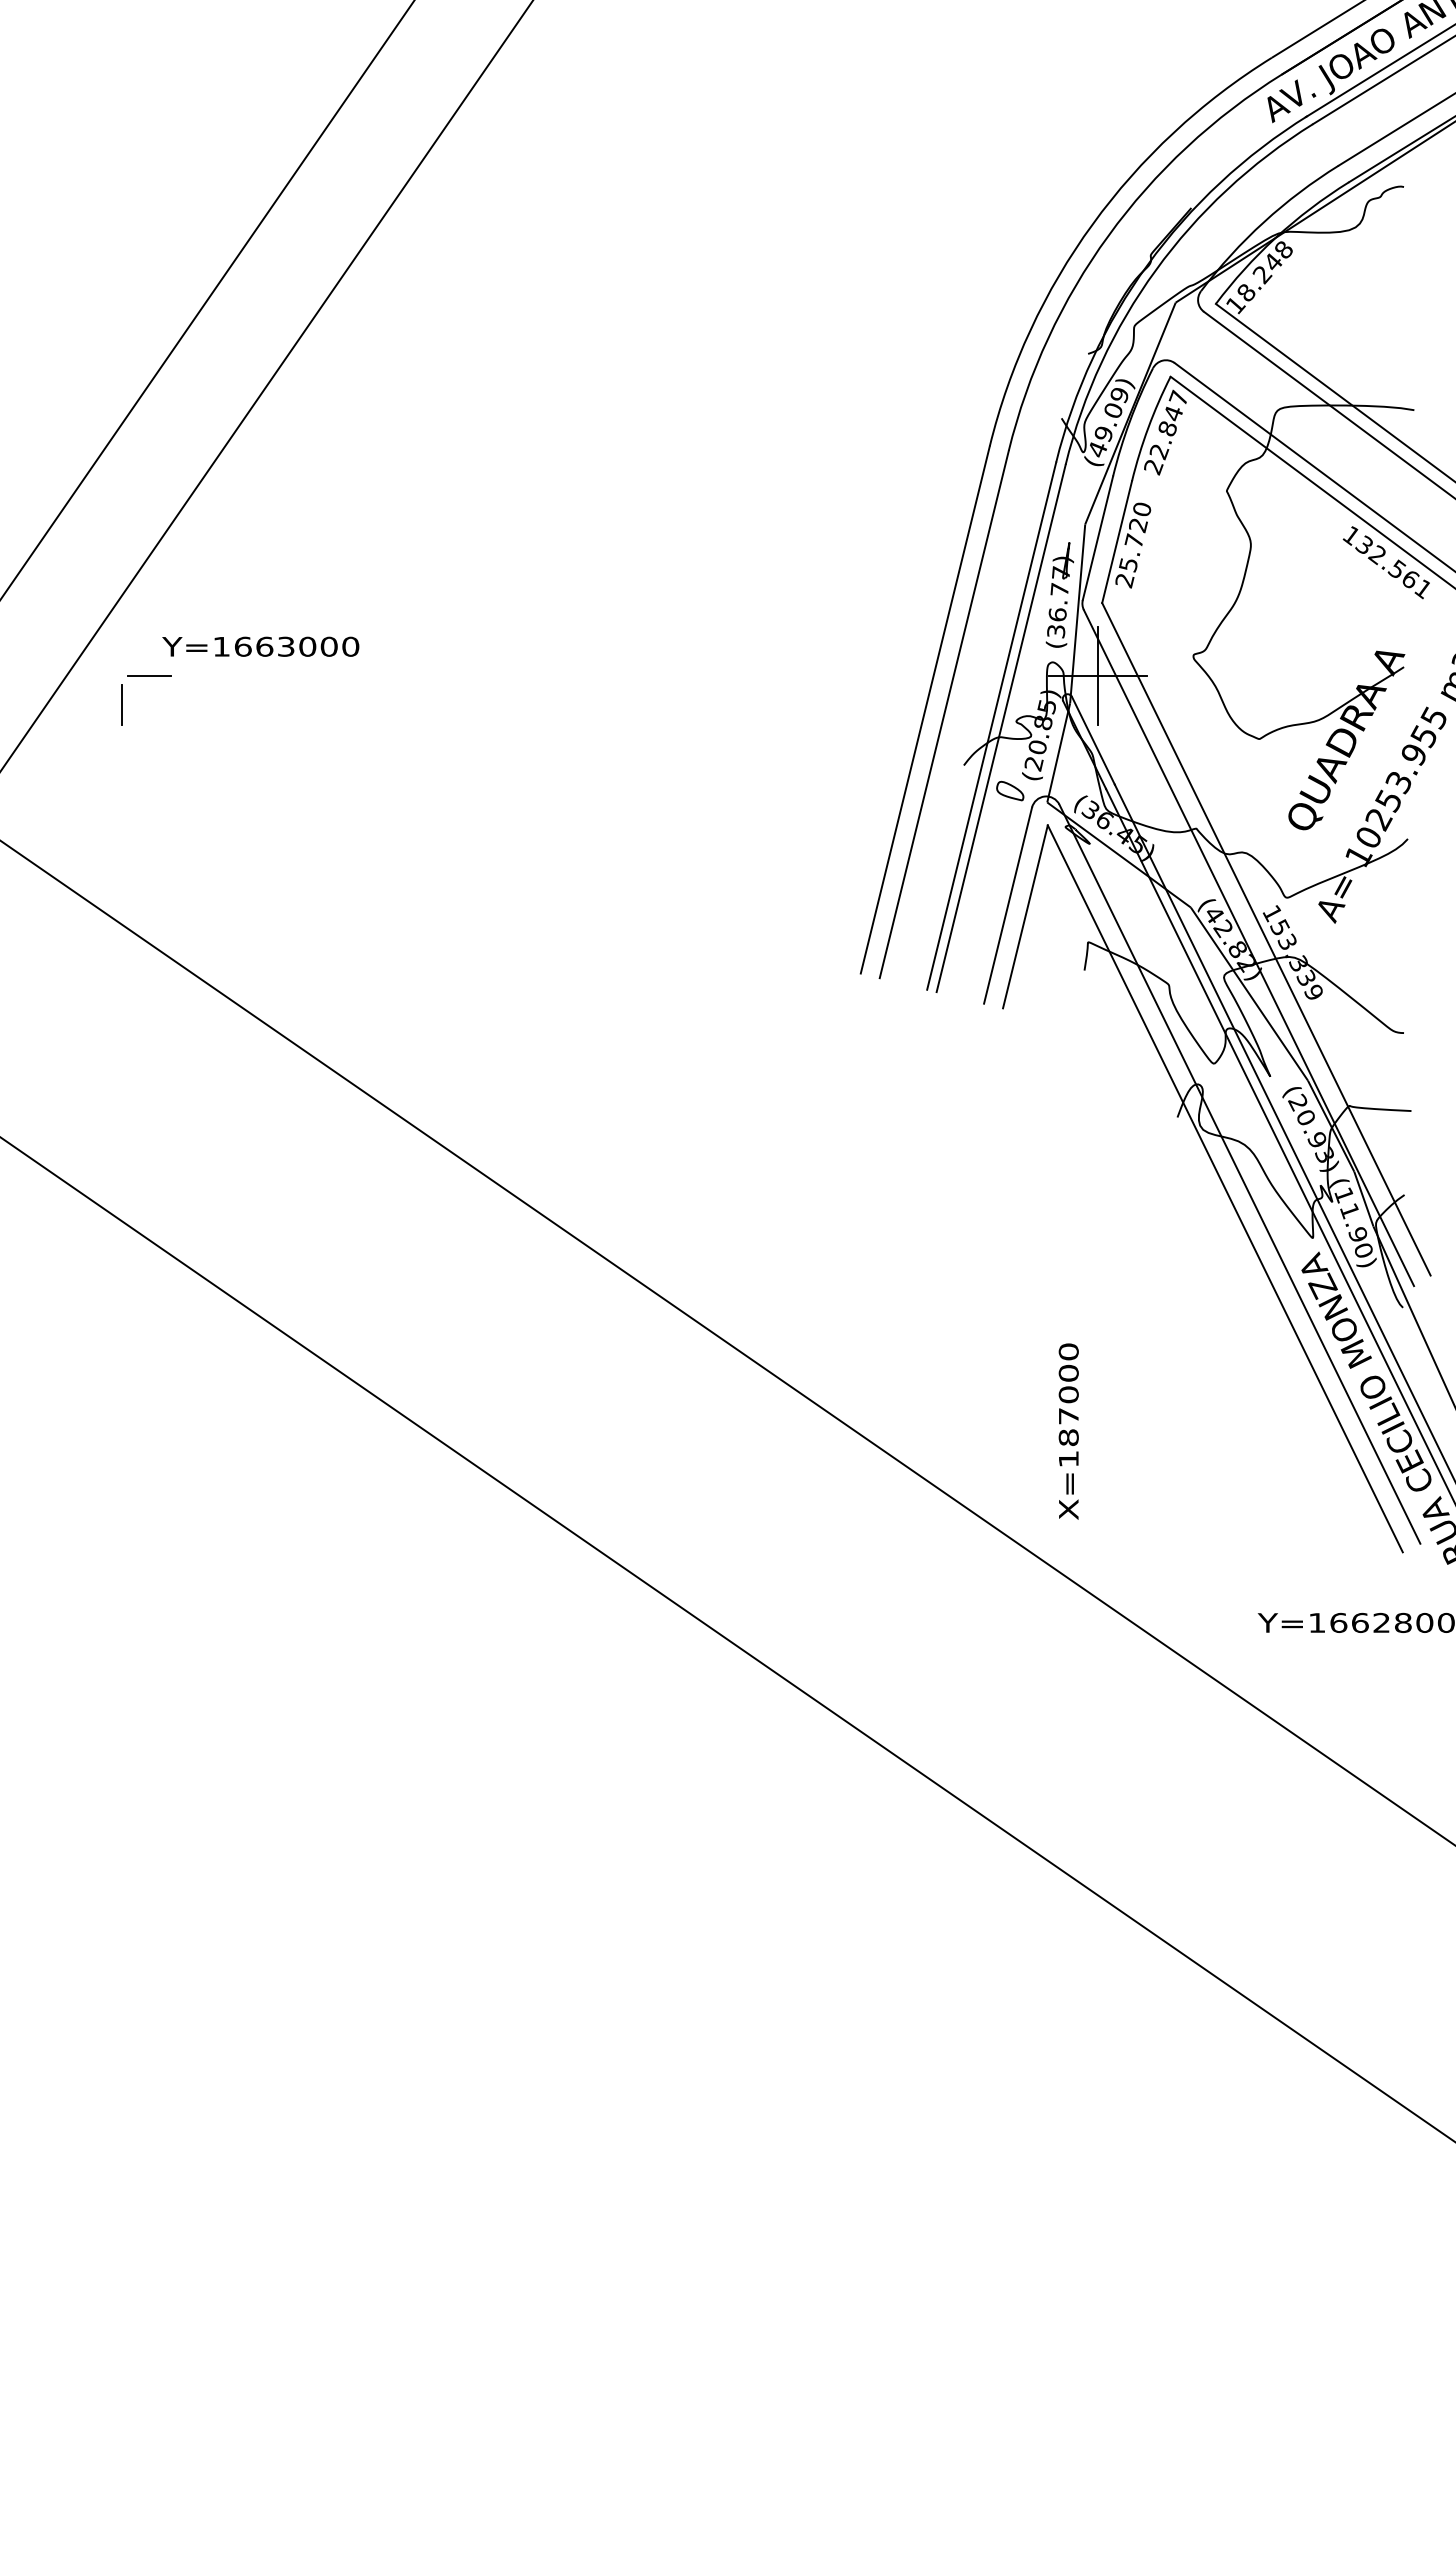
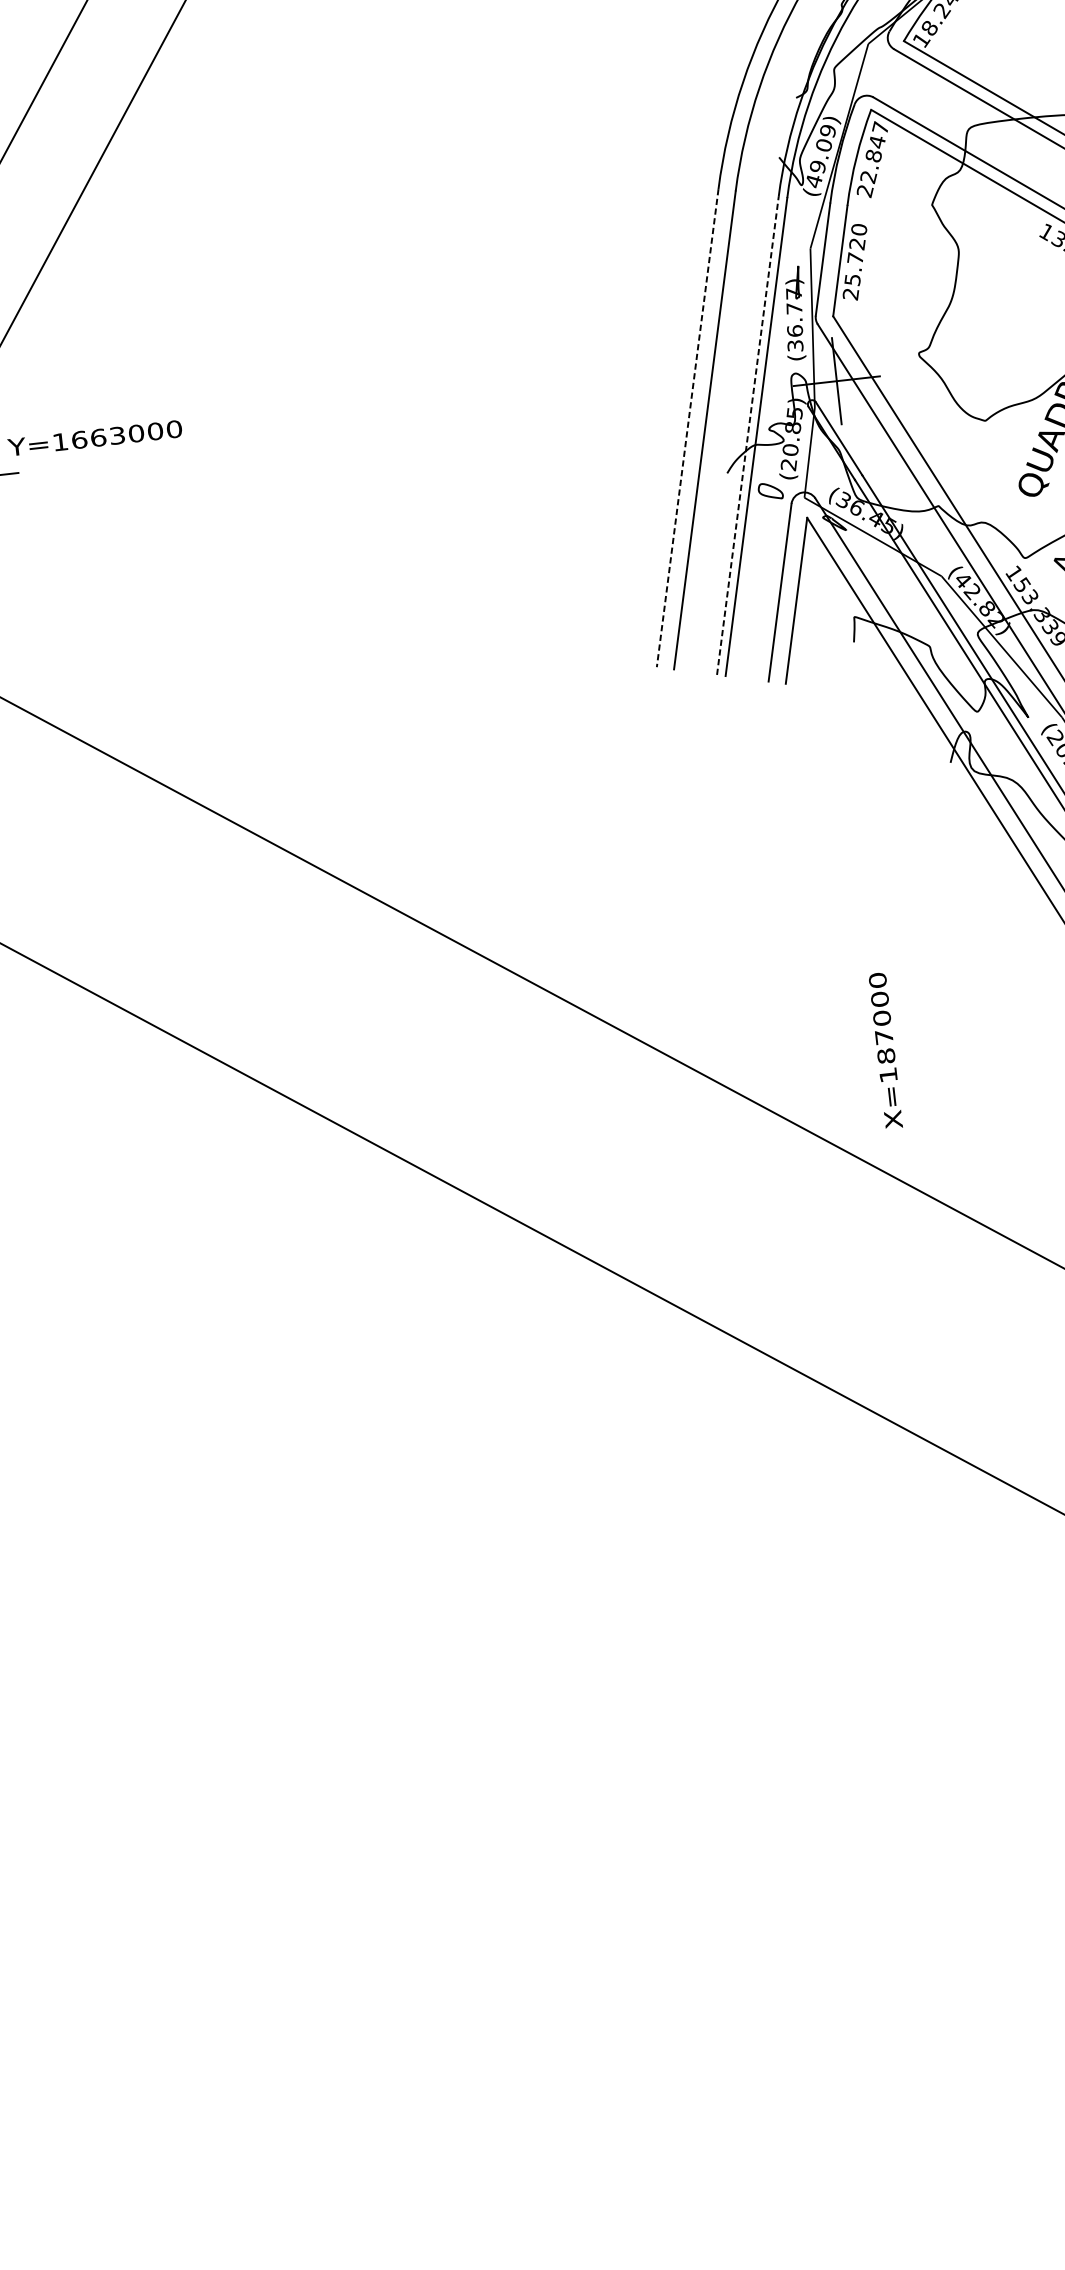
line: (925, 710) -> (687, 428), solid -> dashed
line: (991, 725) -> (747, 435), solid -> dashed

